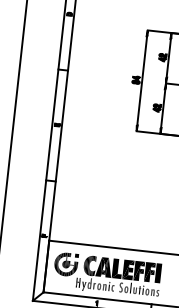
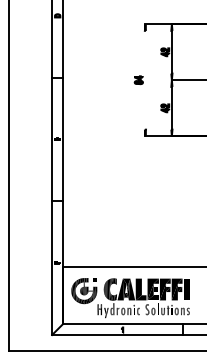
line: (142, 80) -> (145, 79), removed

